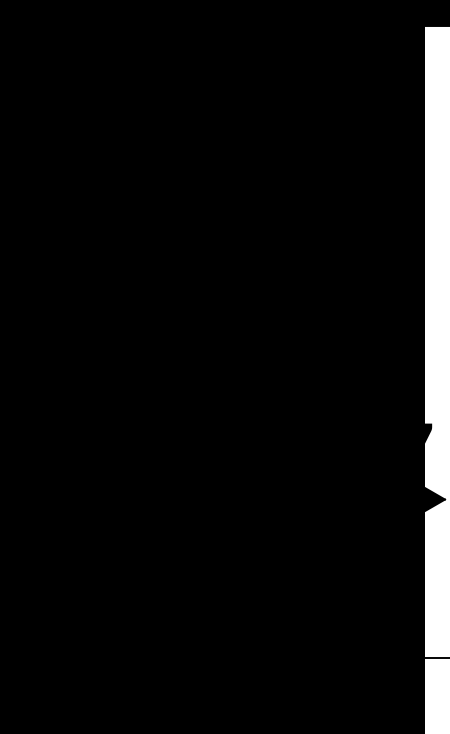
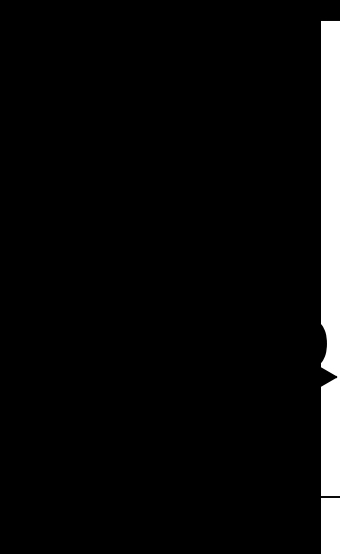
text: (428, 451) -> (323, 340), 57 -> 50

